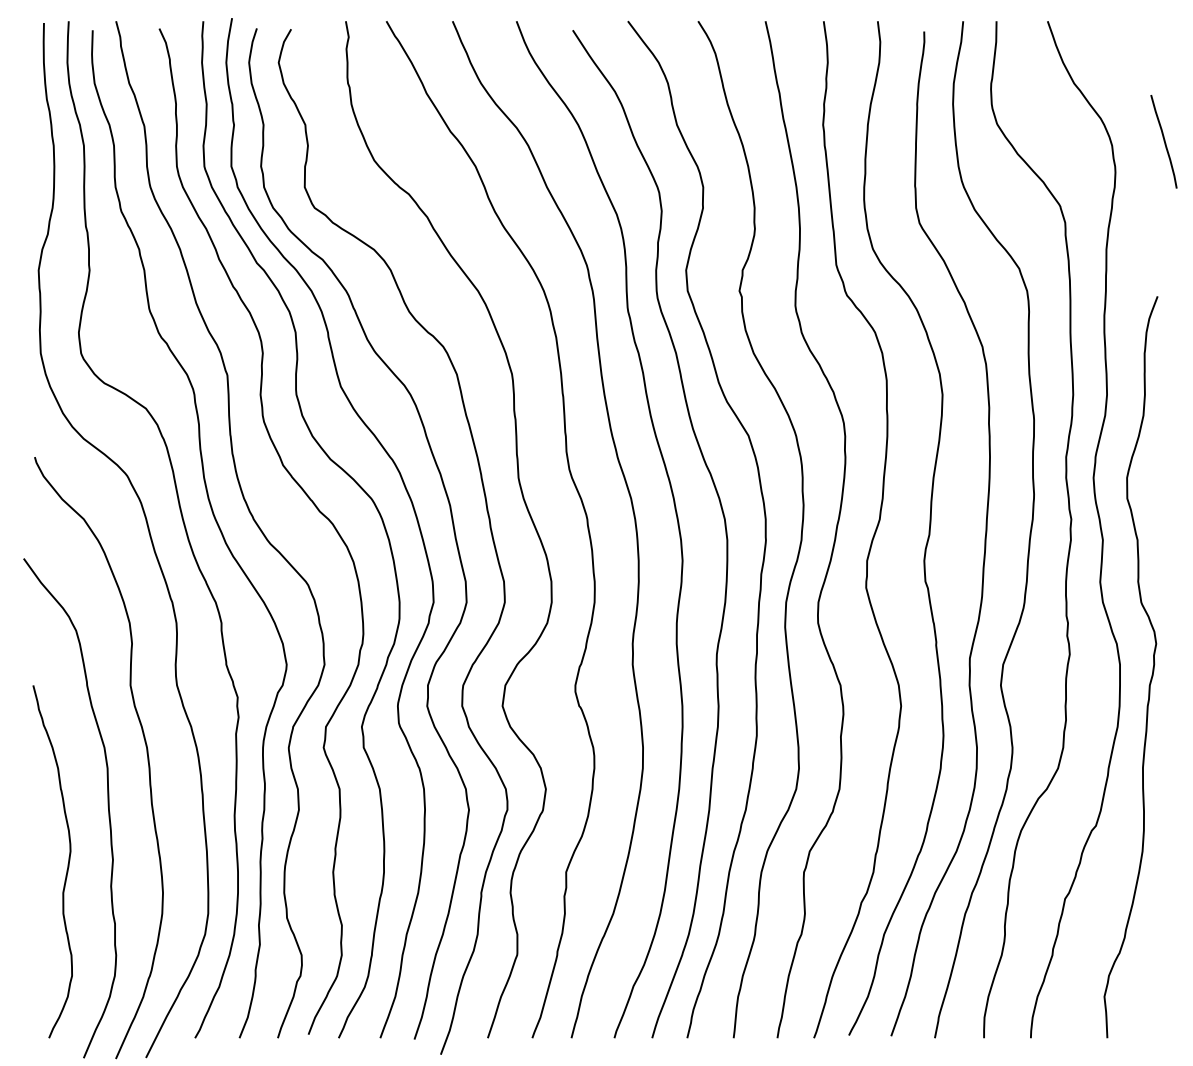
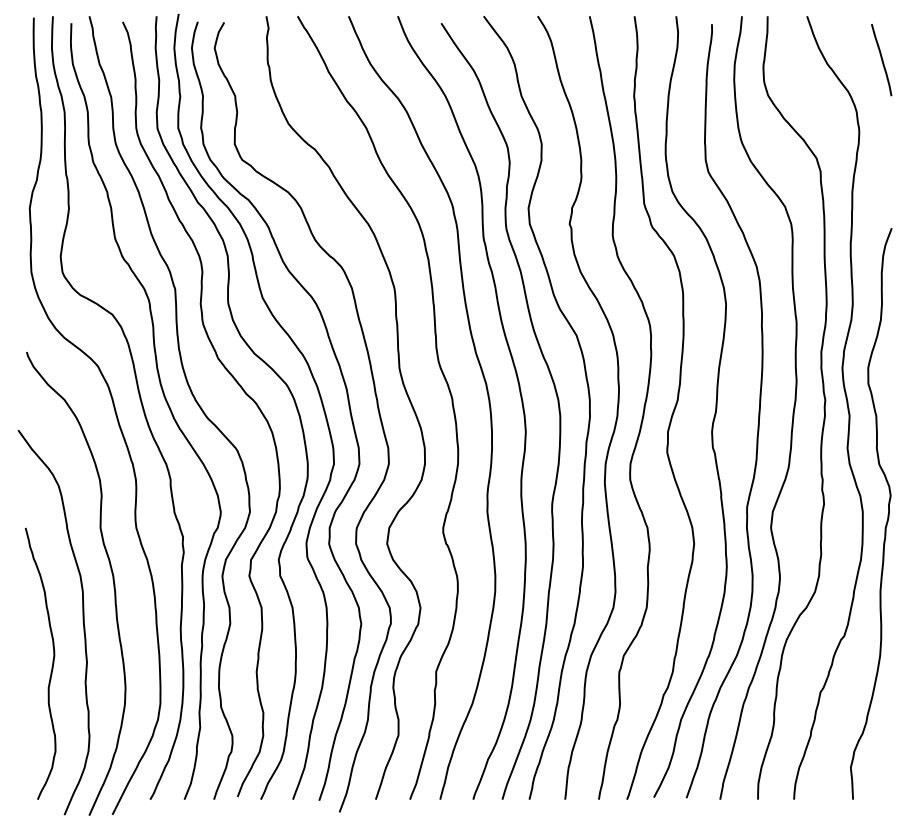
curve: (1163, 142) -> (881, 60), moved

